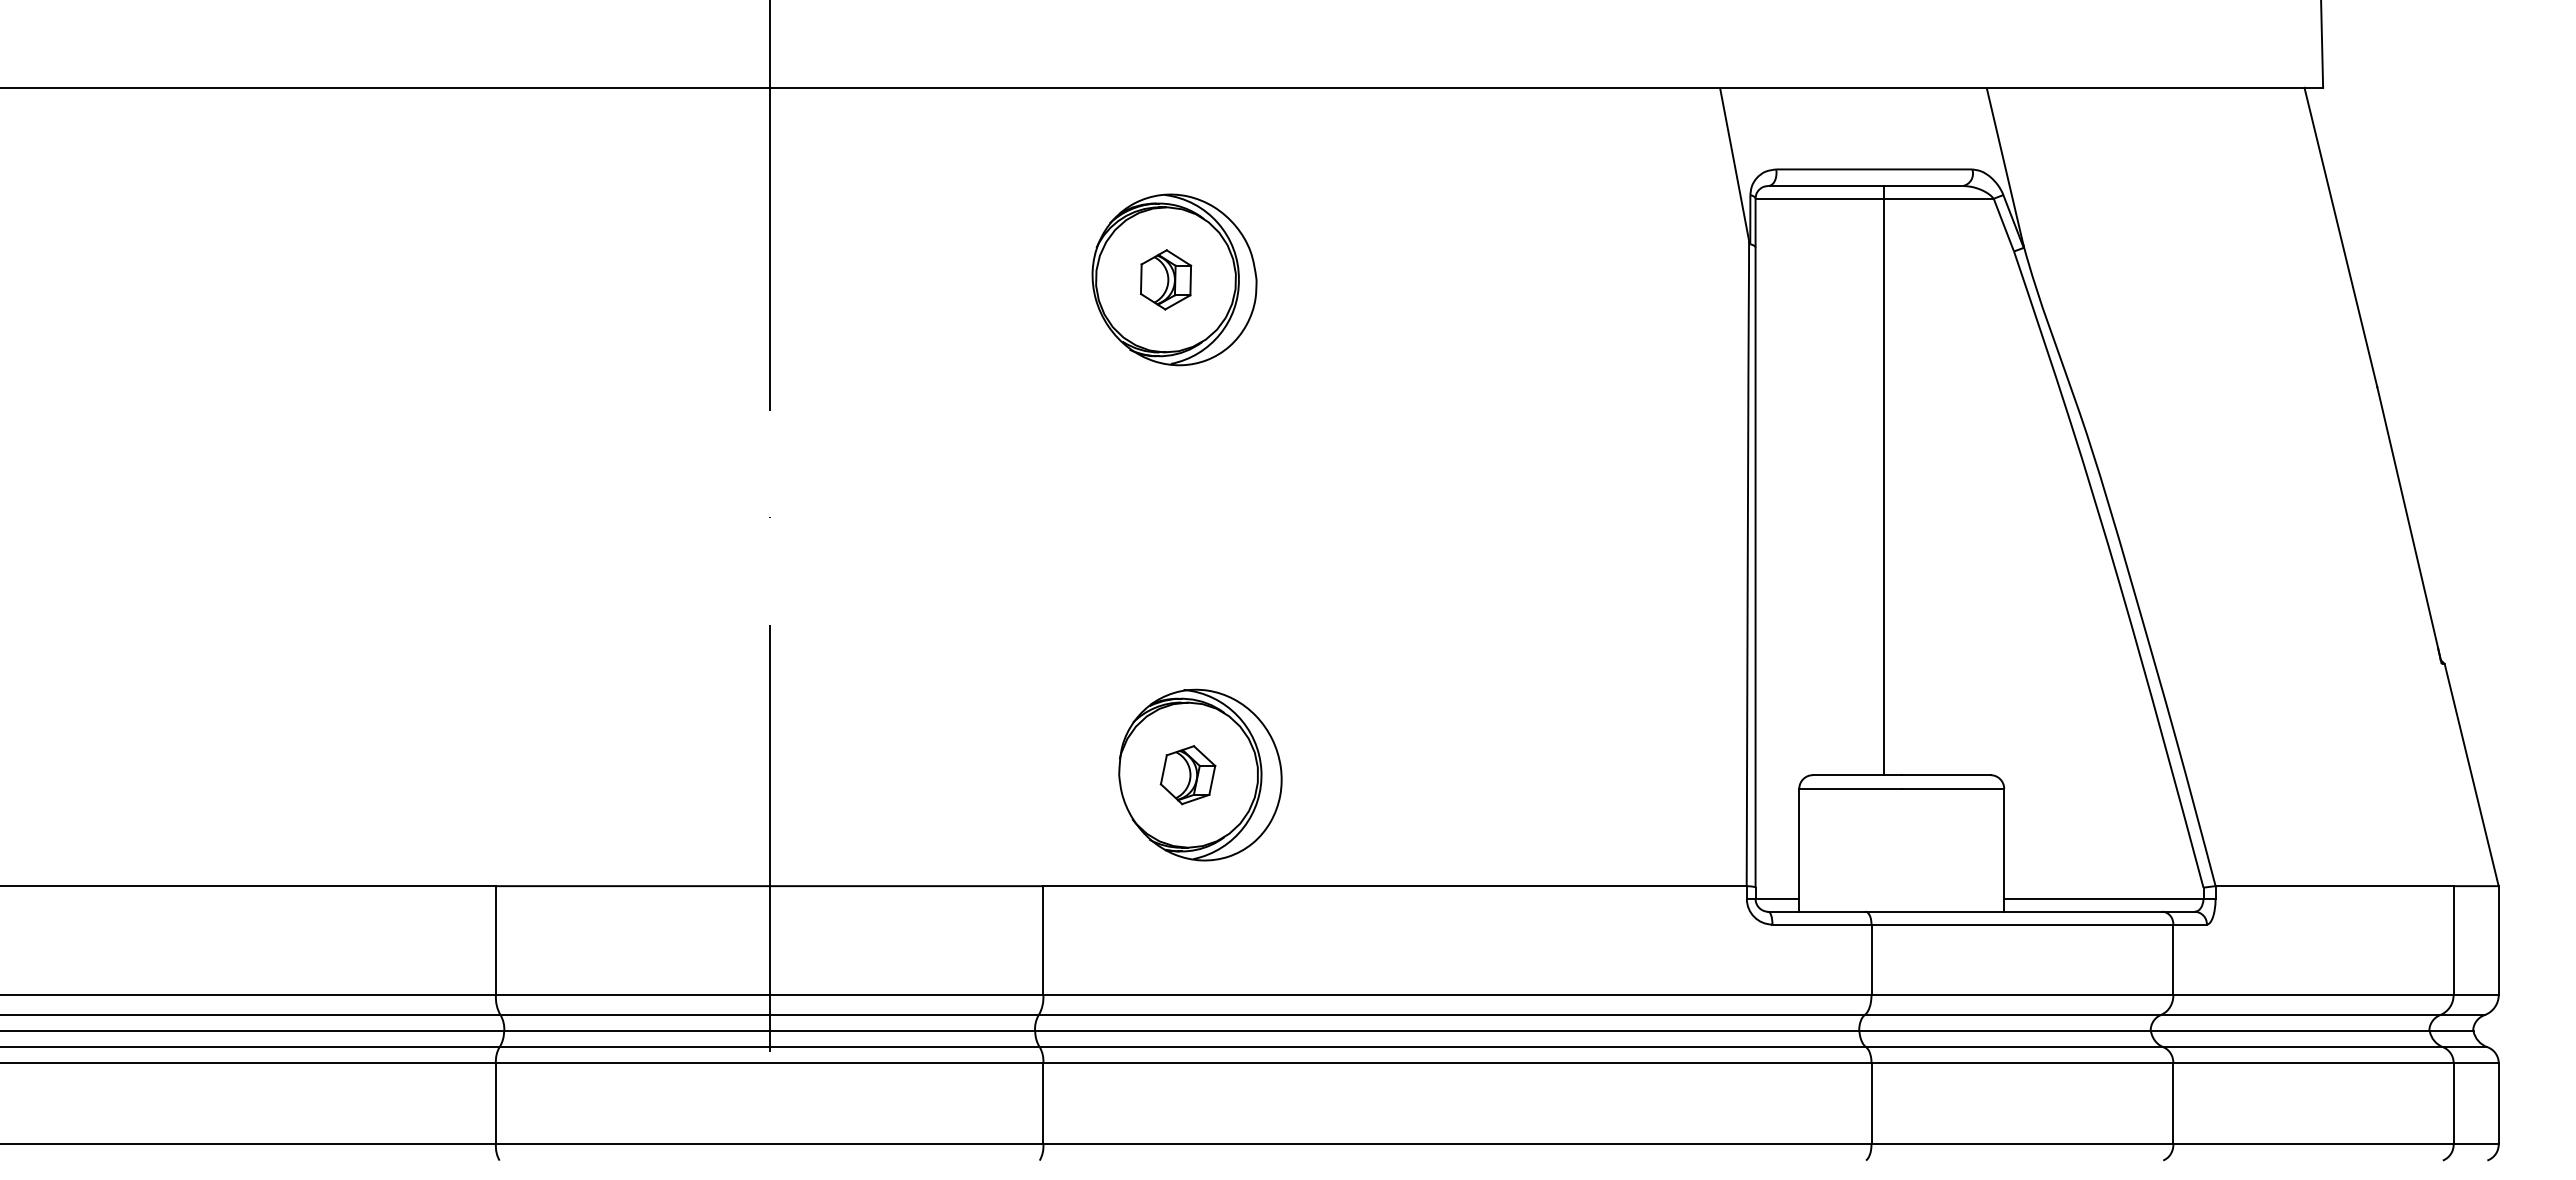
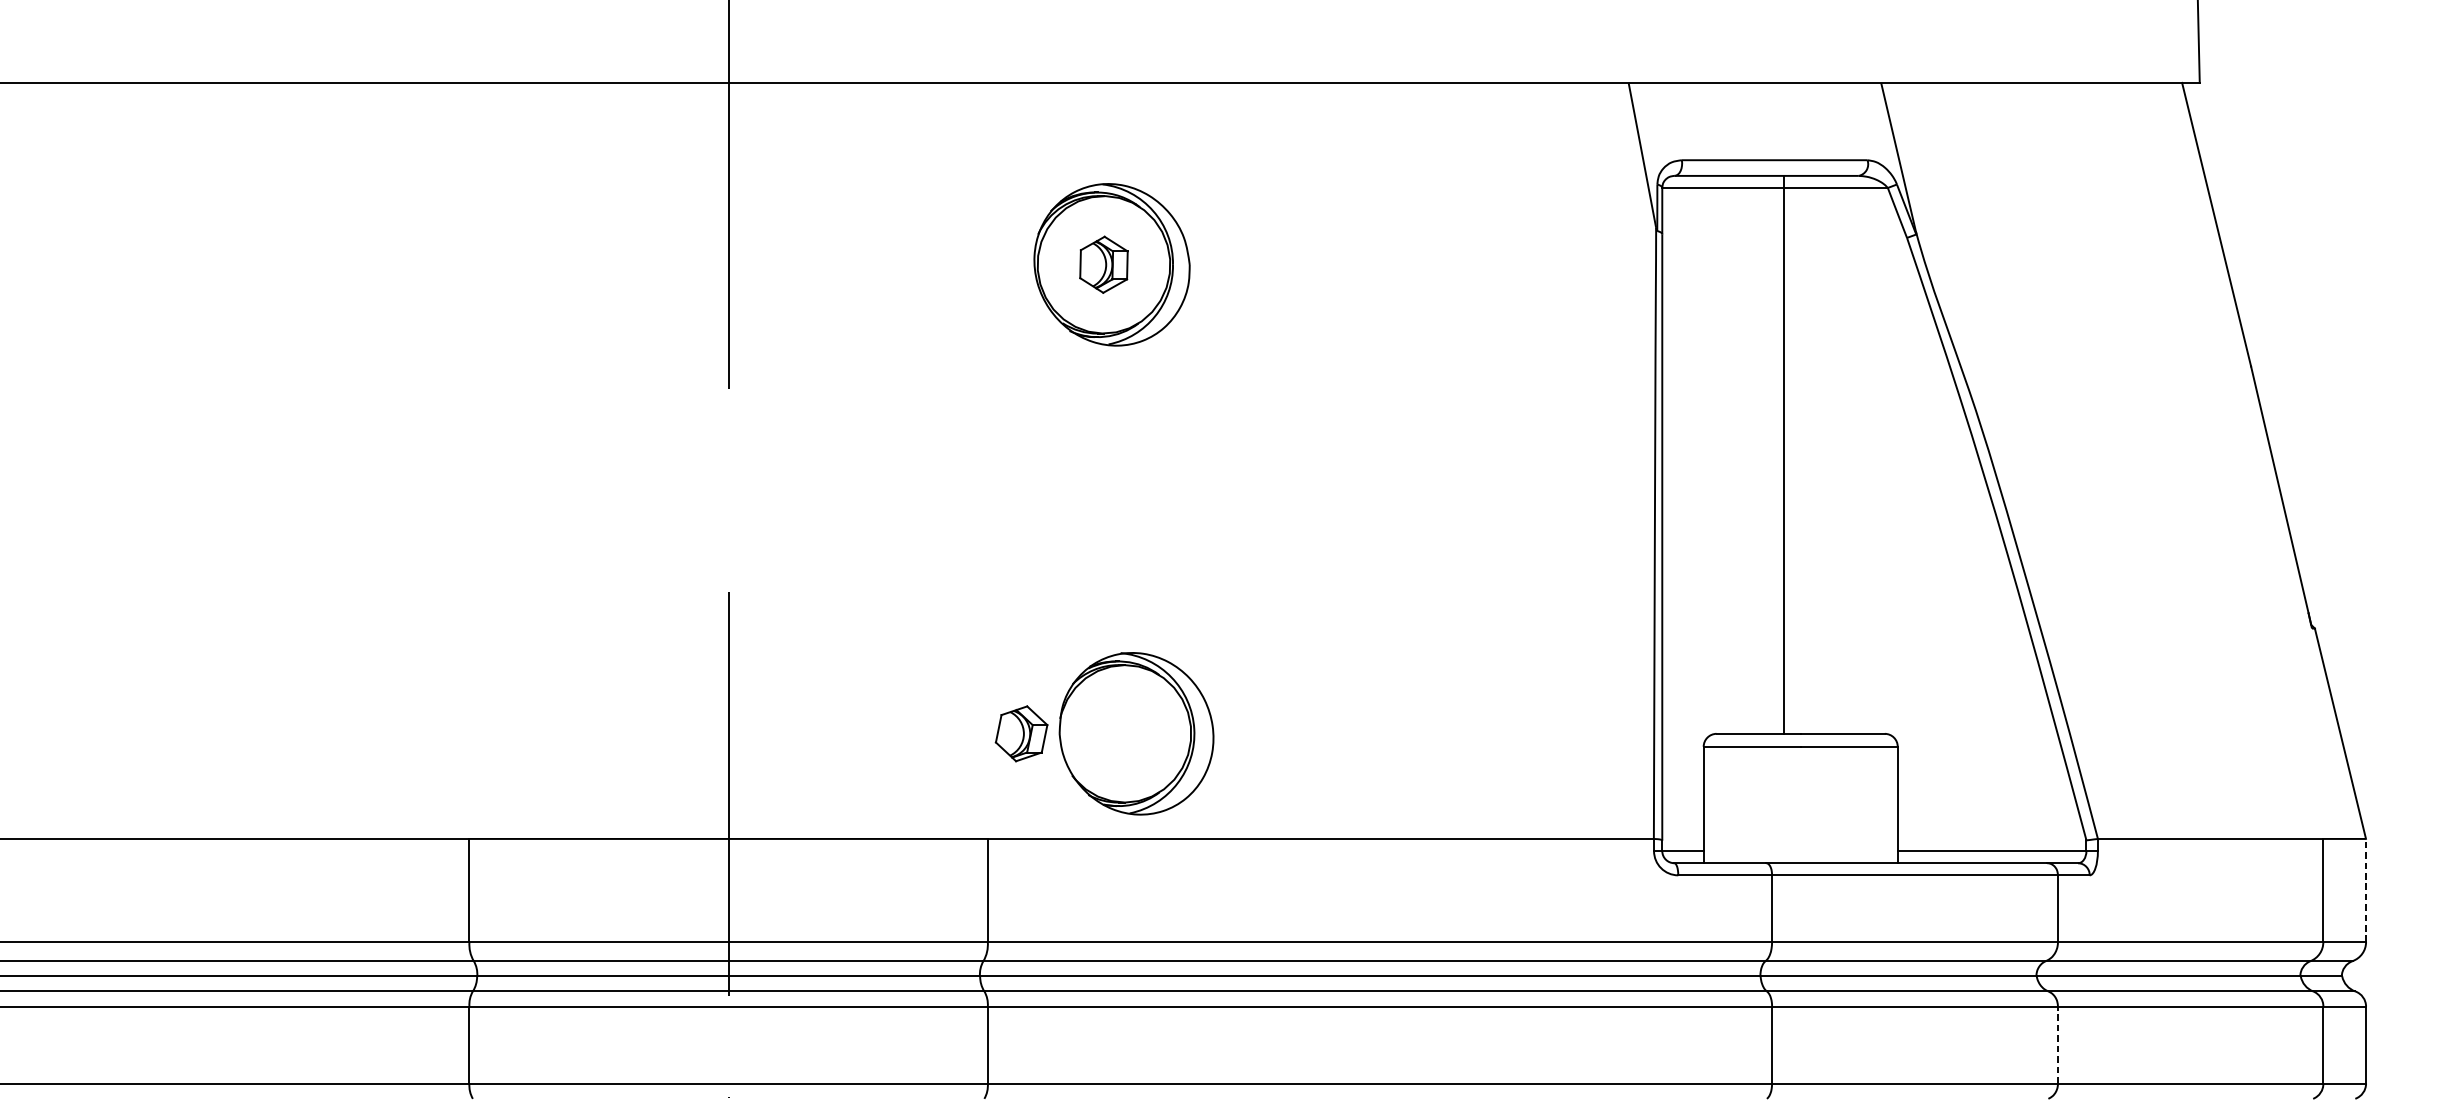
part: (1187, 775) -> (1021, 734), moved
line: (2498, 940) -> (2365, 890), solid -> dashed
line: (2173, 1103) -> (2058, 1044), solid -> dashed

